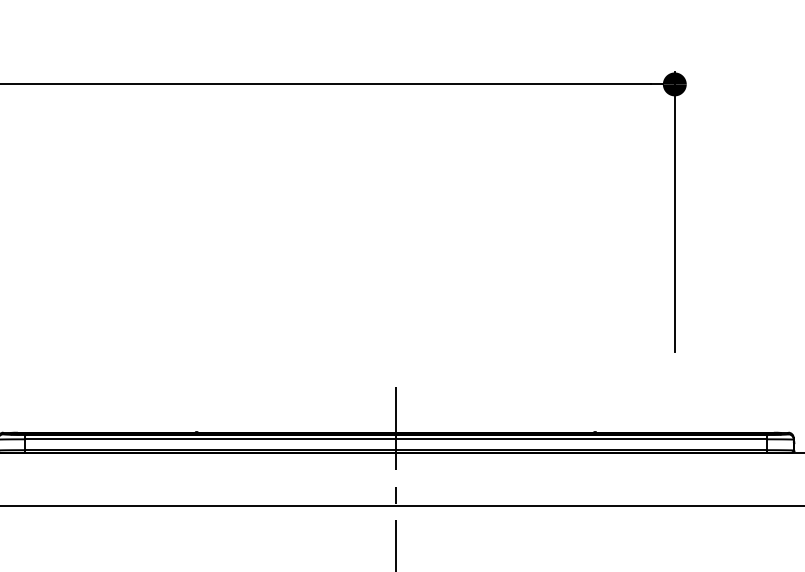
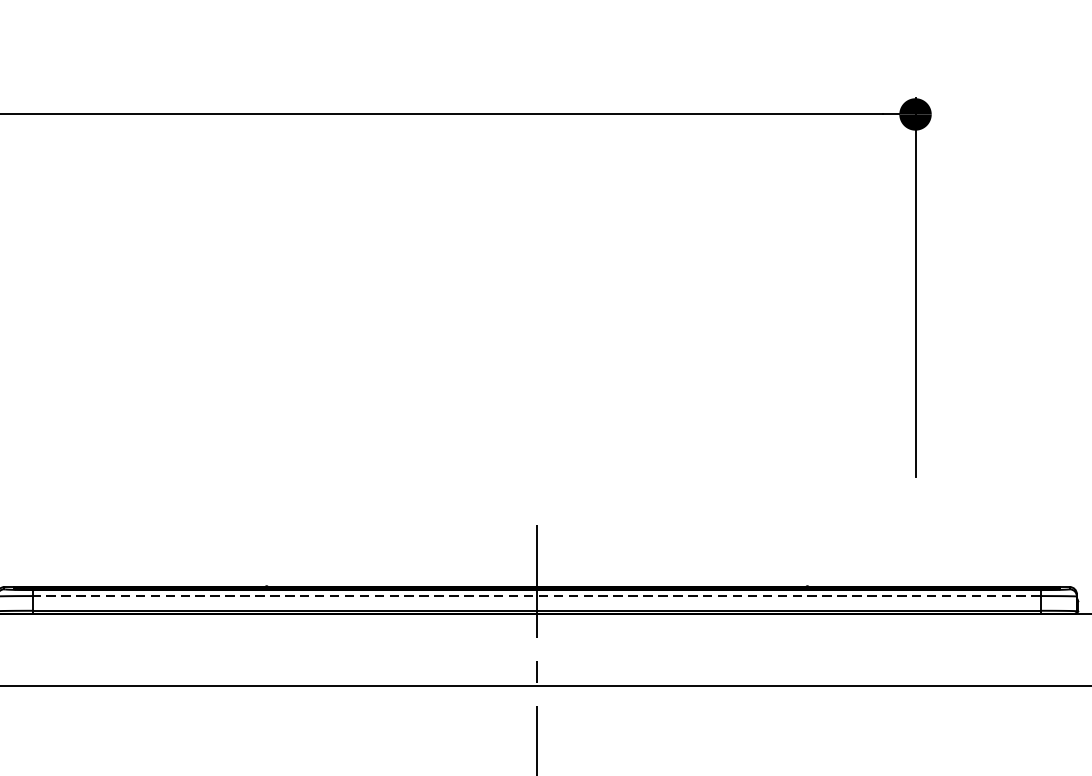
line: (395, 439) -> (536, 596), solid -> dashed

